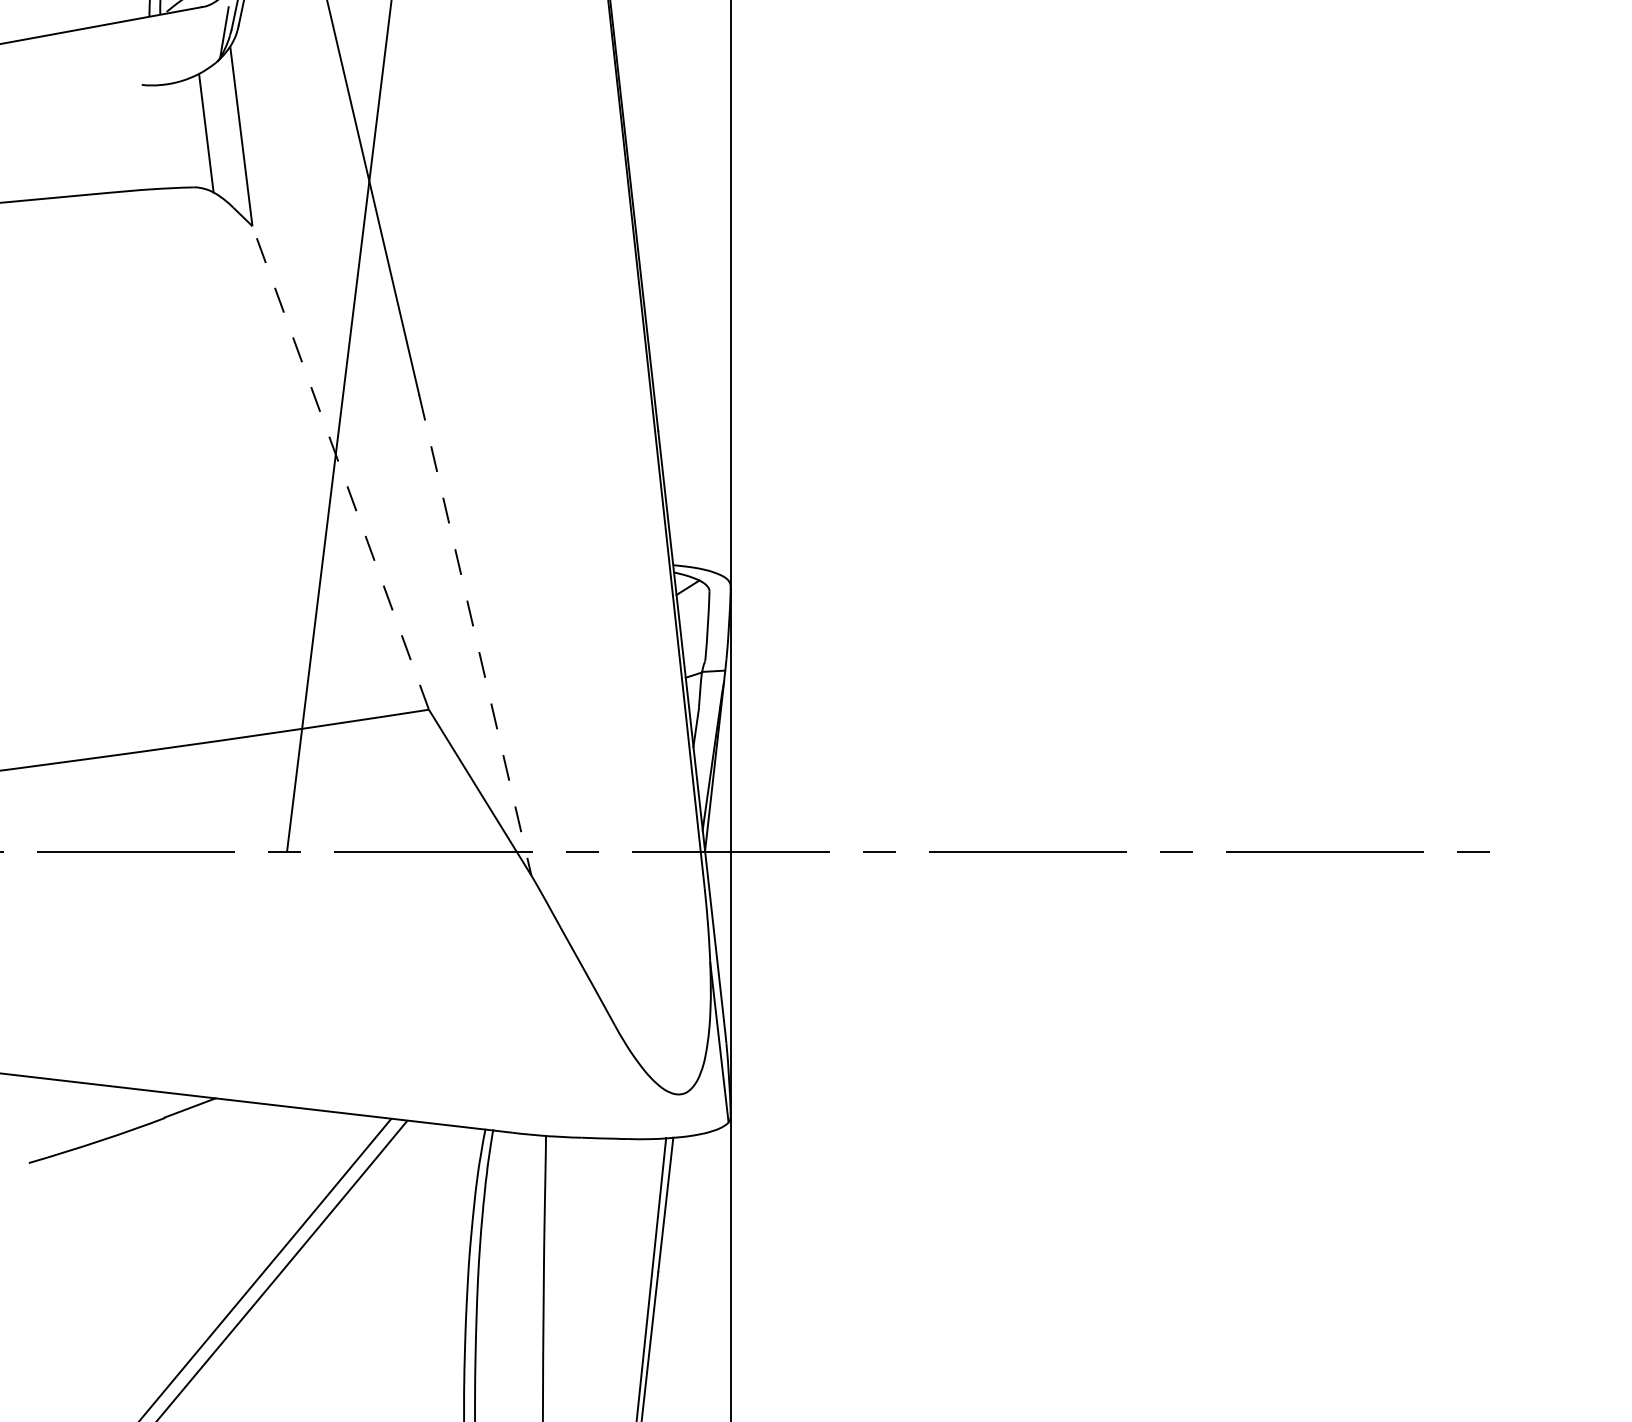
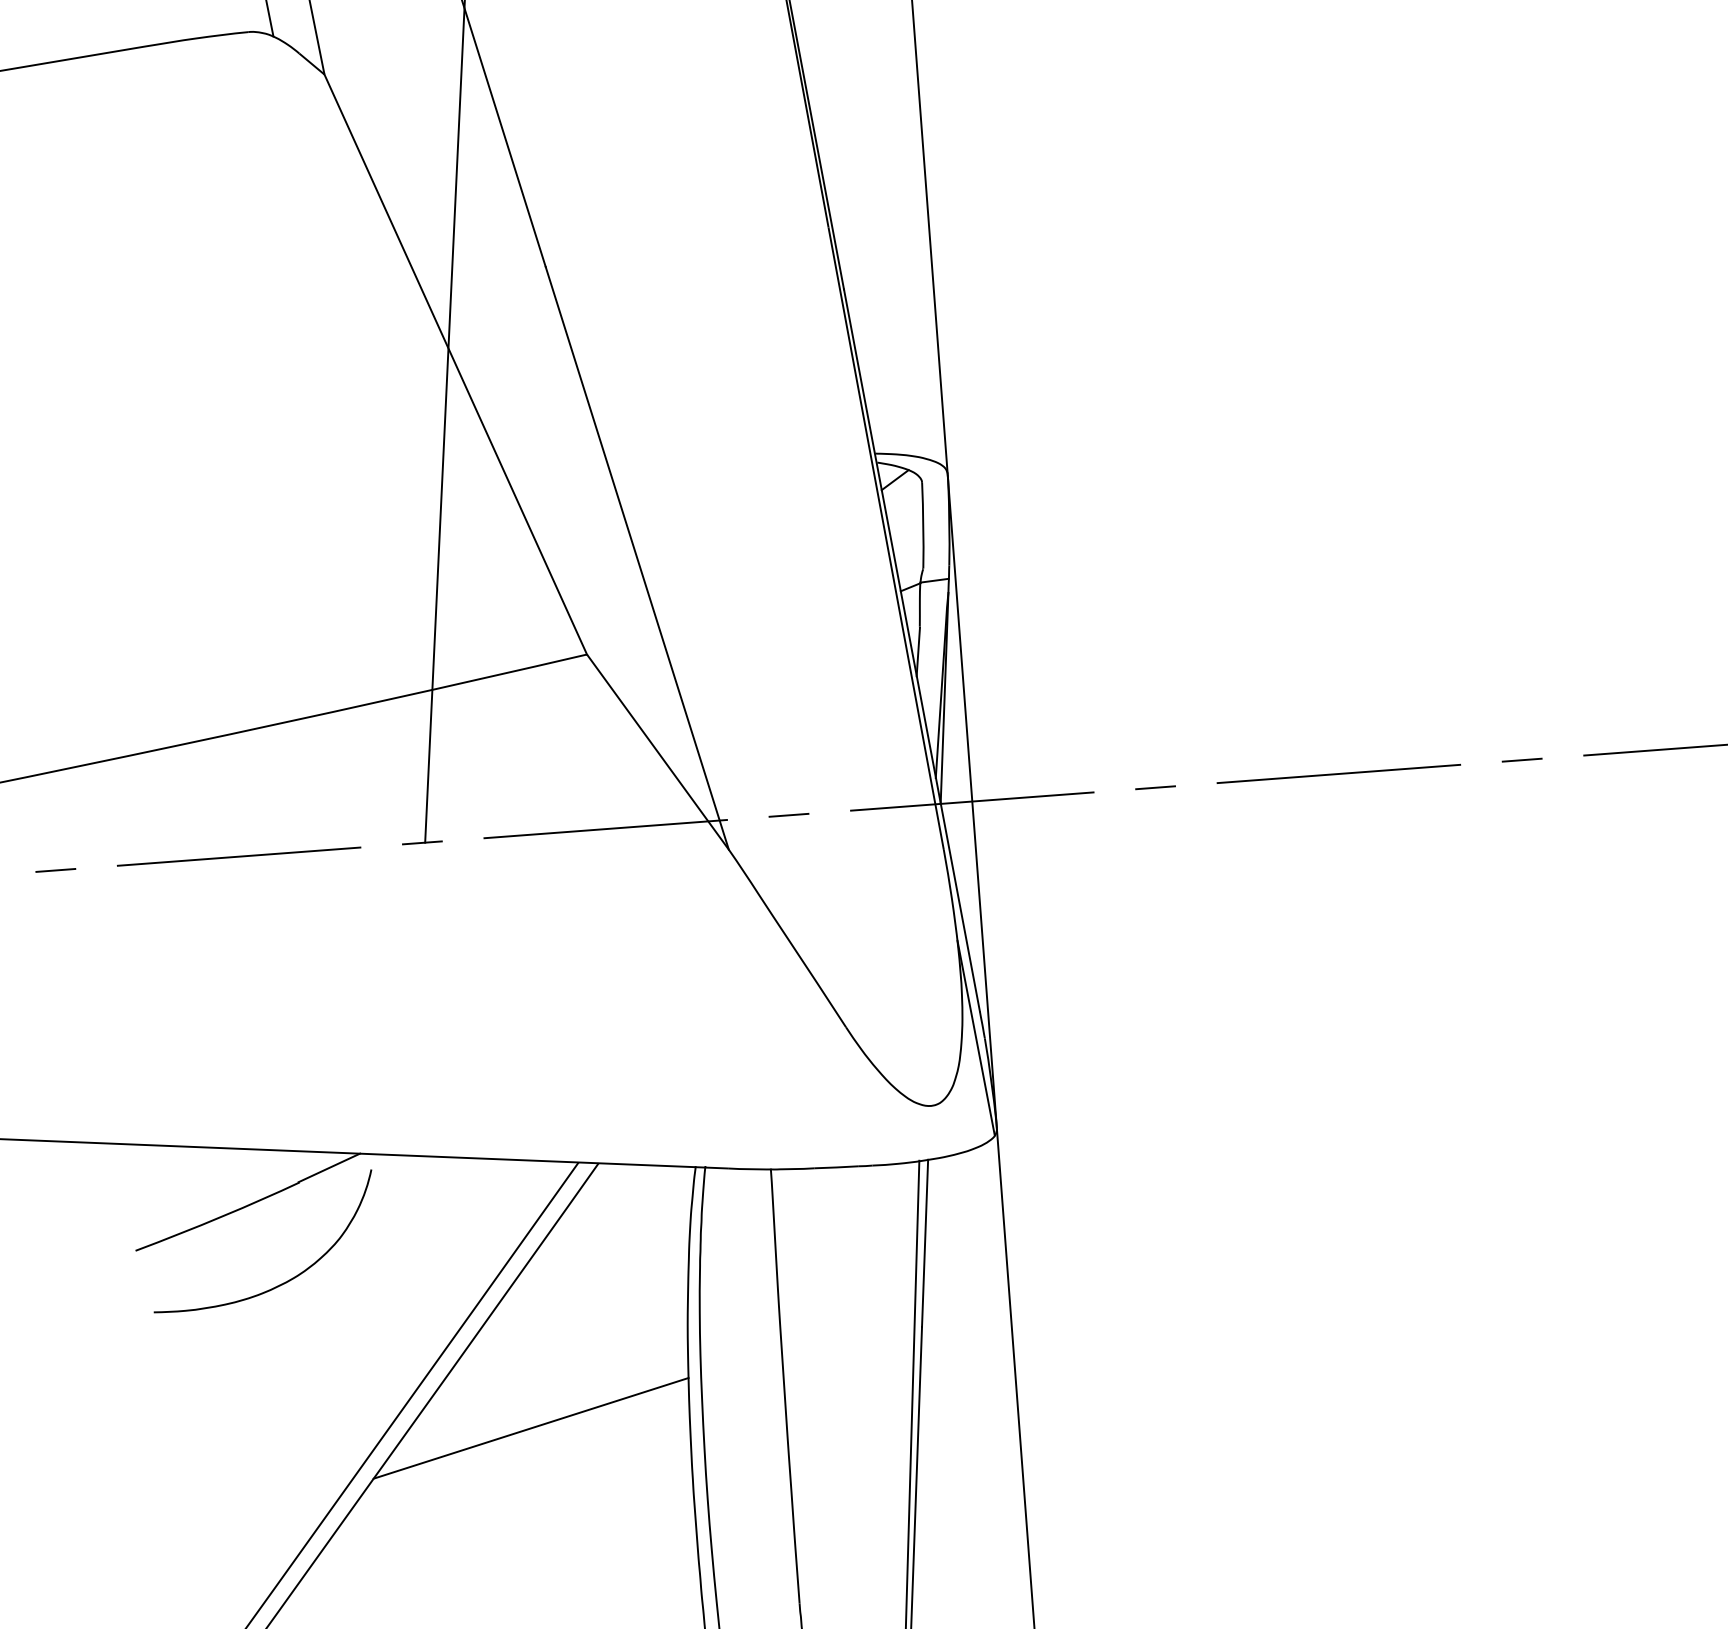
line: (340, 467) -> (455, 363), dashed -> solid
line: (475, 635) -> (637, 558), dashed -> solid
curve: (145, 1197) -> (282, 1282), added
line: (336, 1330) -> (530, 1428), added

